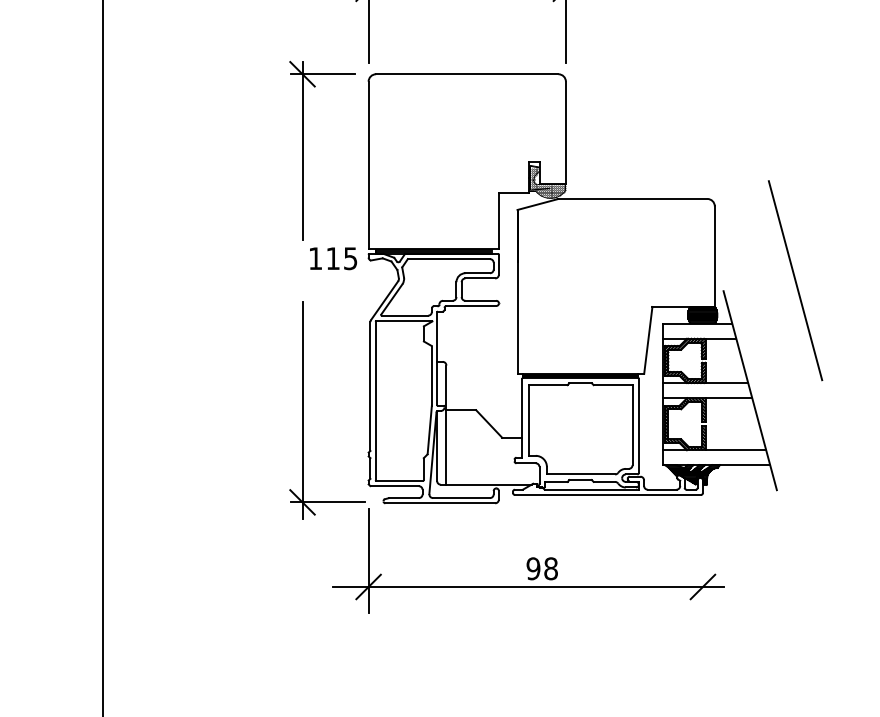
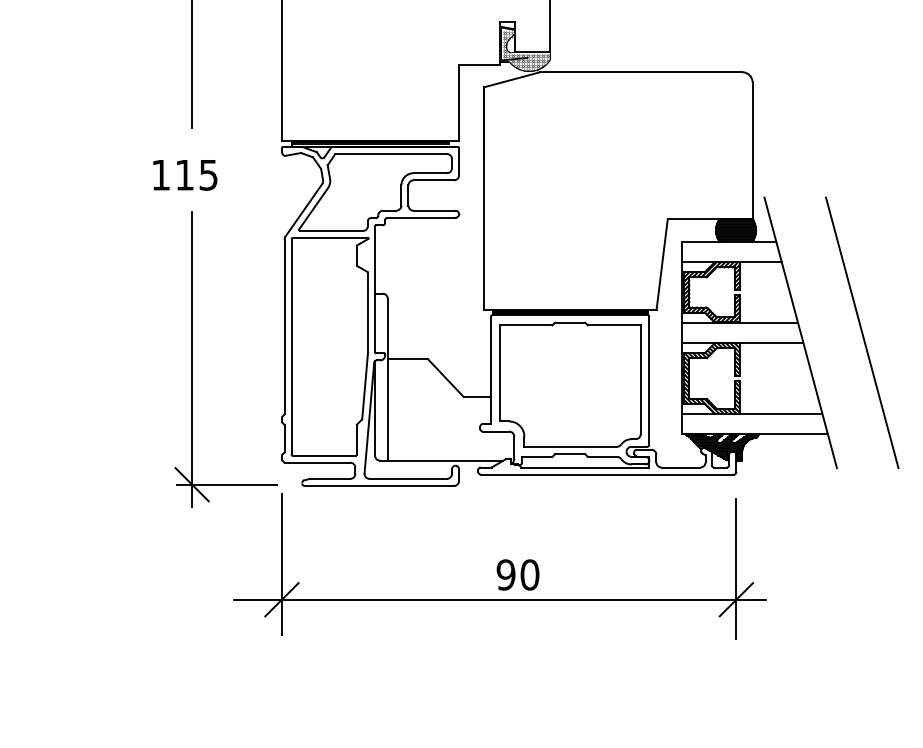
text: (333, 258) -> (185, 174), moved
line: (795, 280) -> (862, 332), moved
line: (702, 563) -> (735, 567), added
text: (550, 568) -> (529, 574), 98 -> 90

